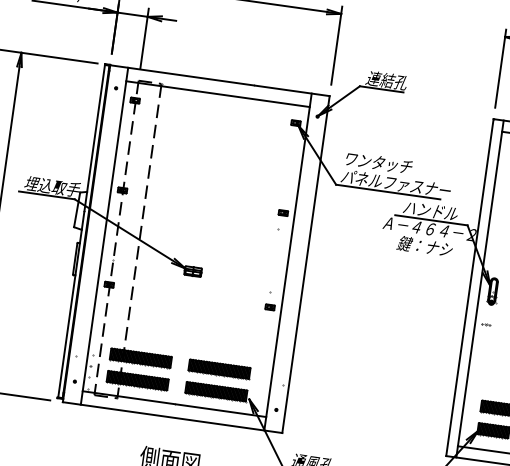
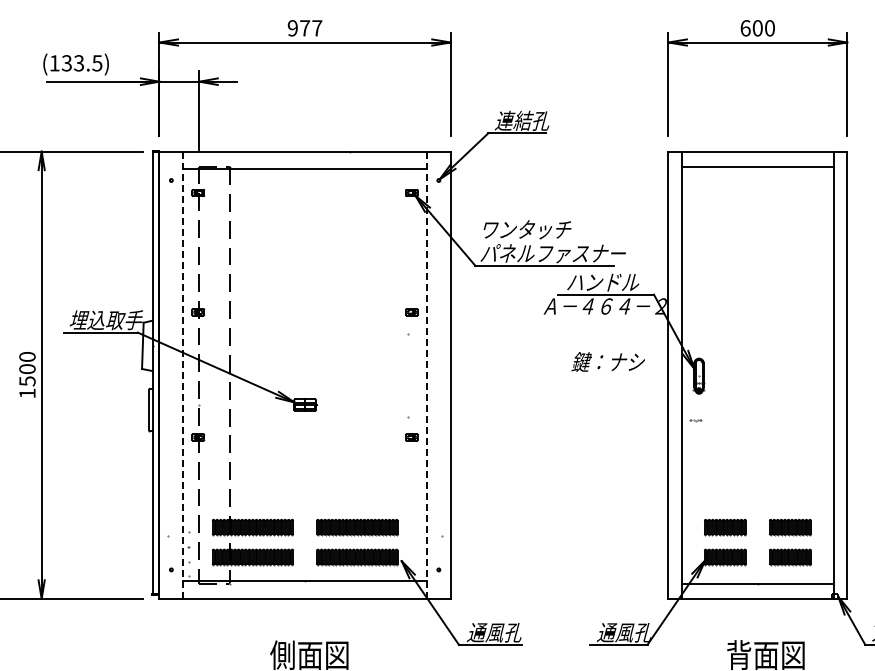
line: (104, 236) -> (183, 375), solid -> dashed
text: (424, 246) -> (607, 361), moved
line: (287, 262) -> (426, 375), solid -> dashed

